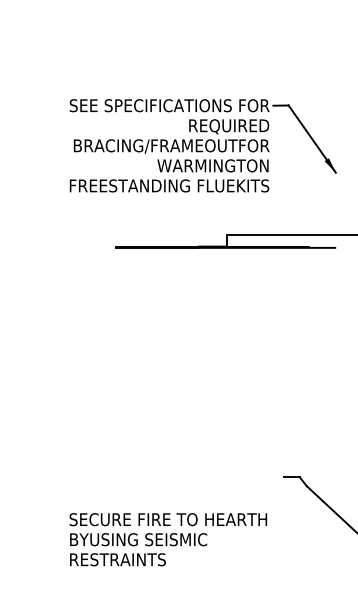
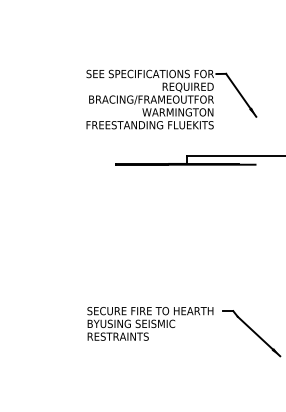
text: (168, 539) -> (150, 323), moved

